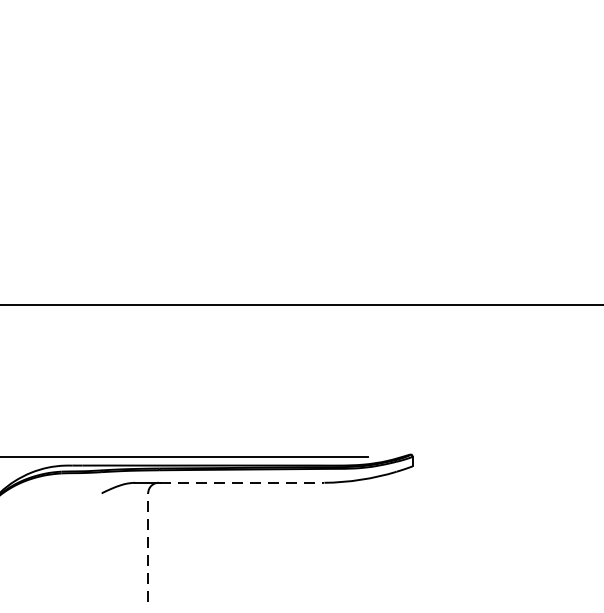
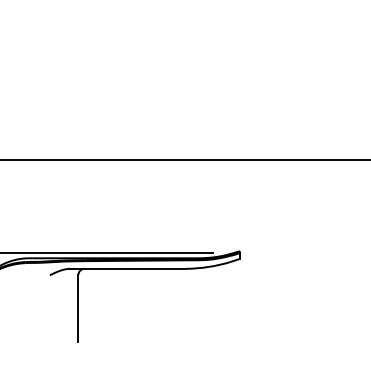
line: (243, 482) -> (136, 268), dashed -> solid
line: (148, 547) -> (78, 308), dashed -> solid

